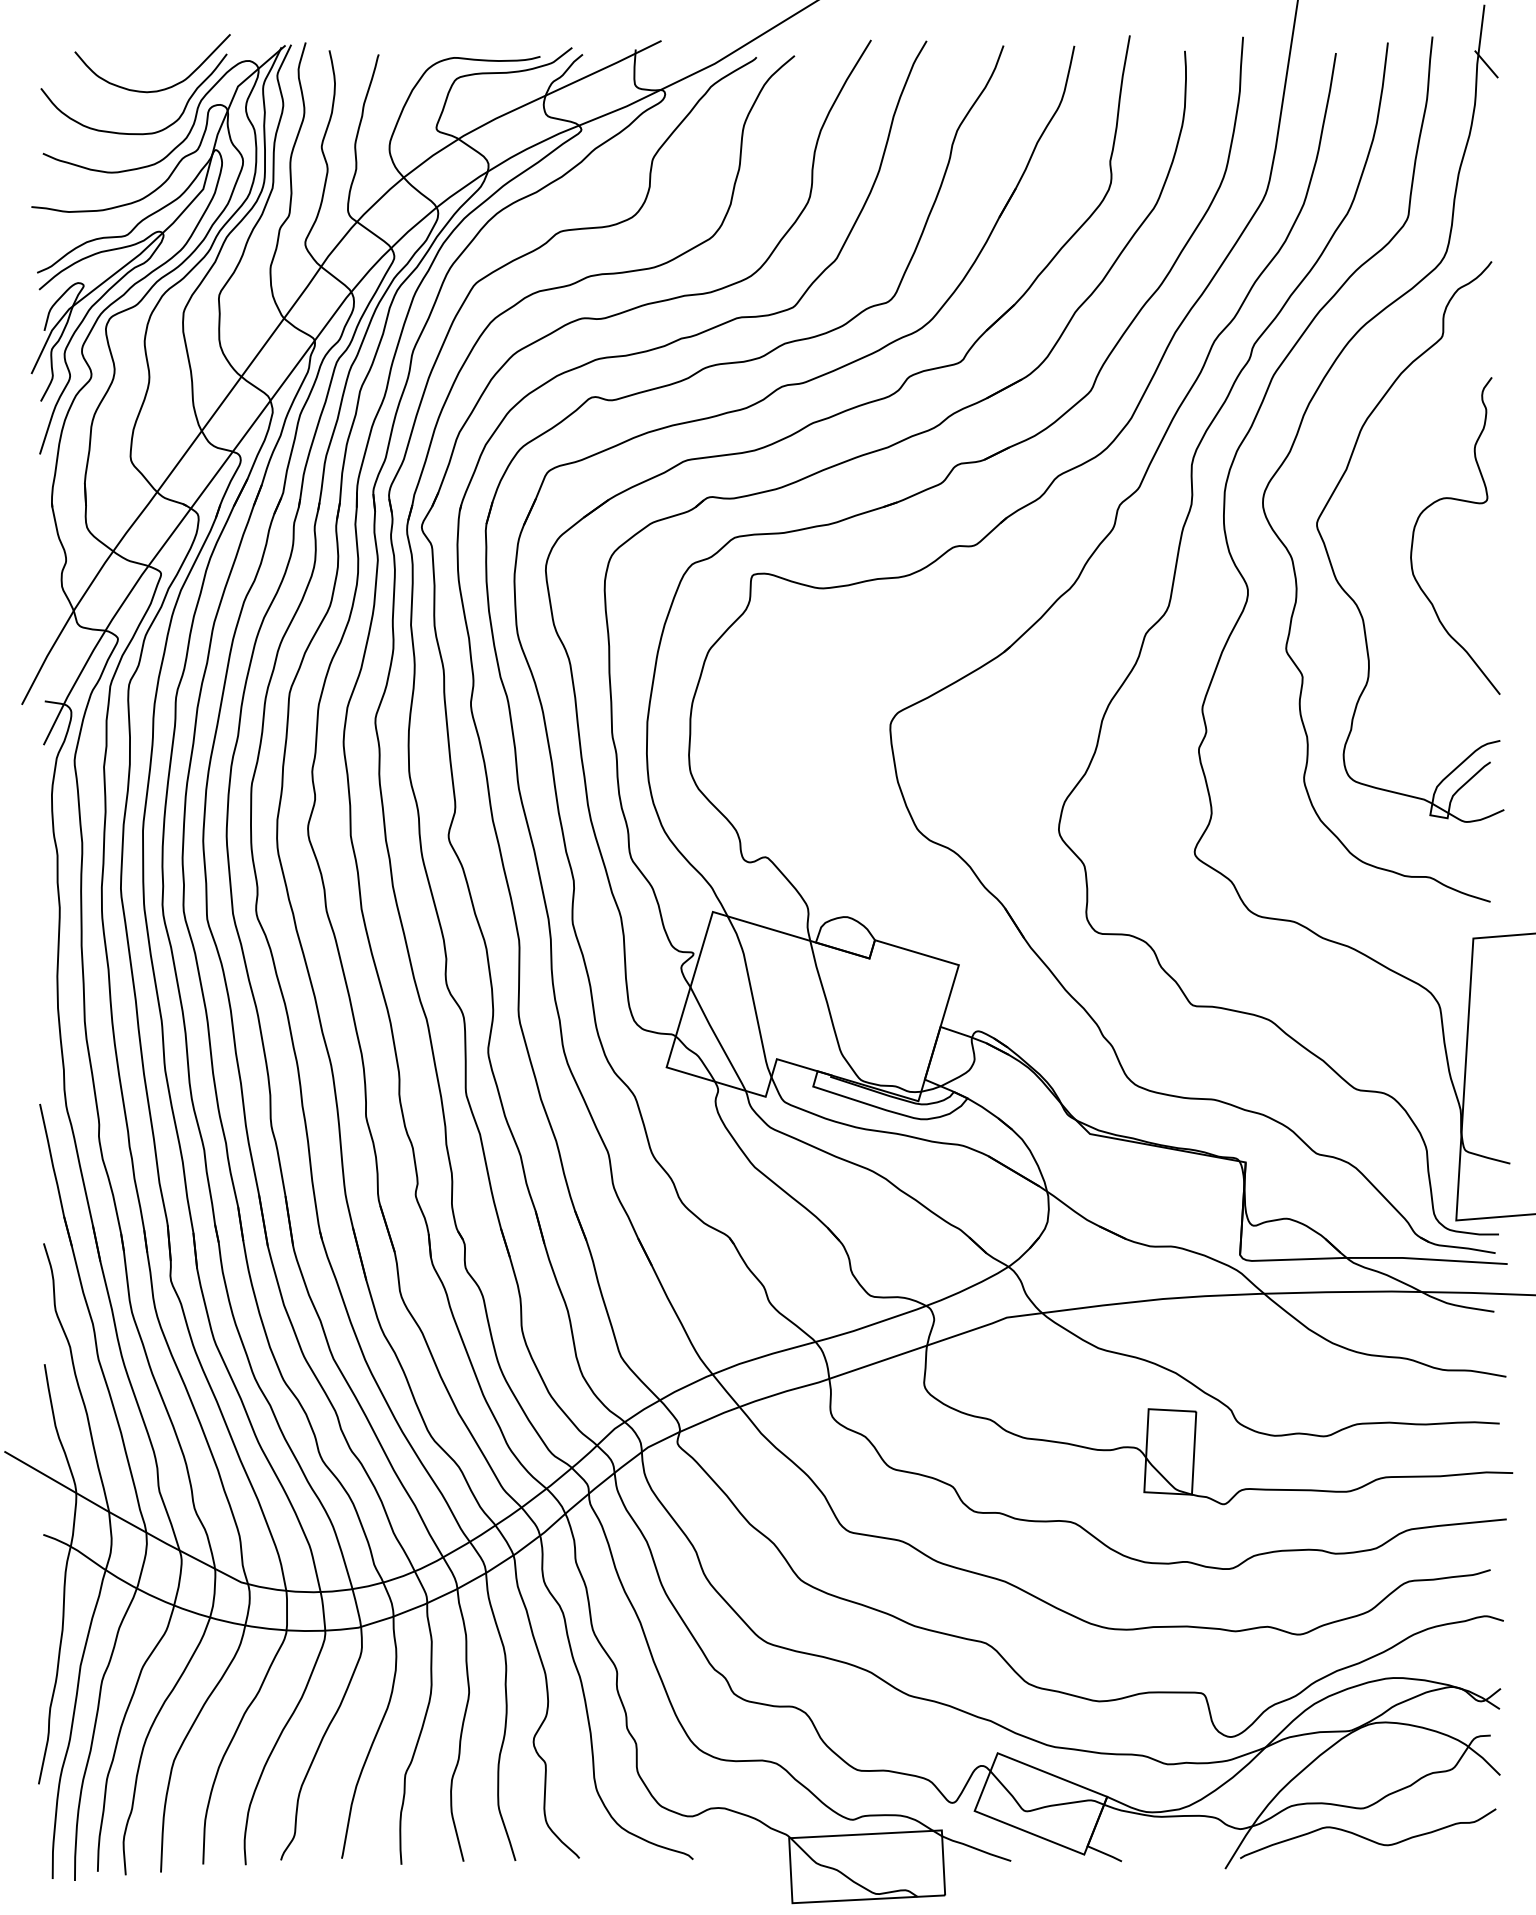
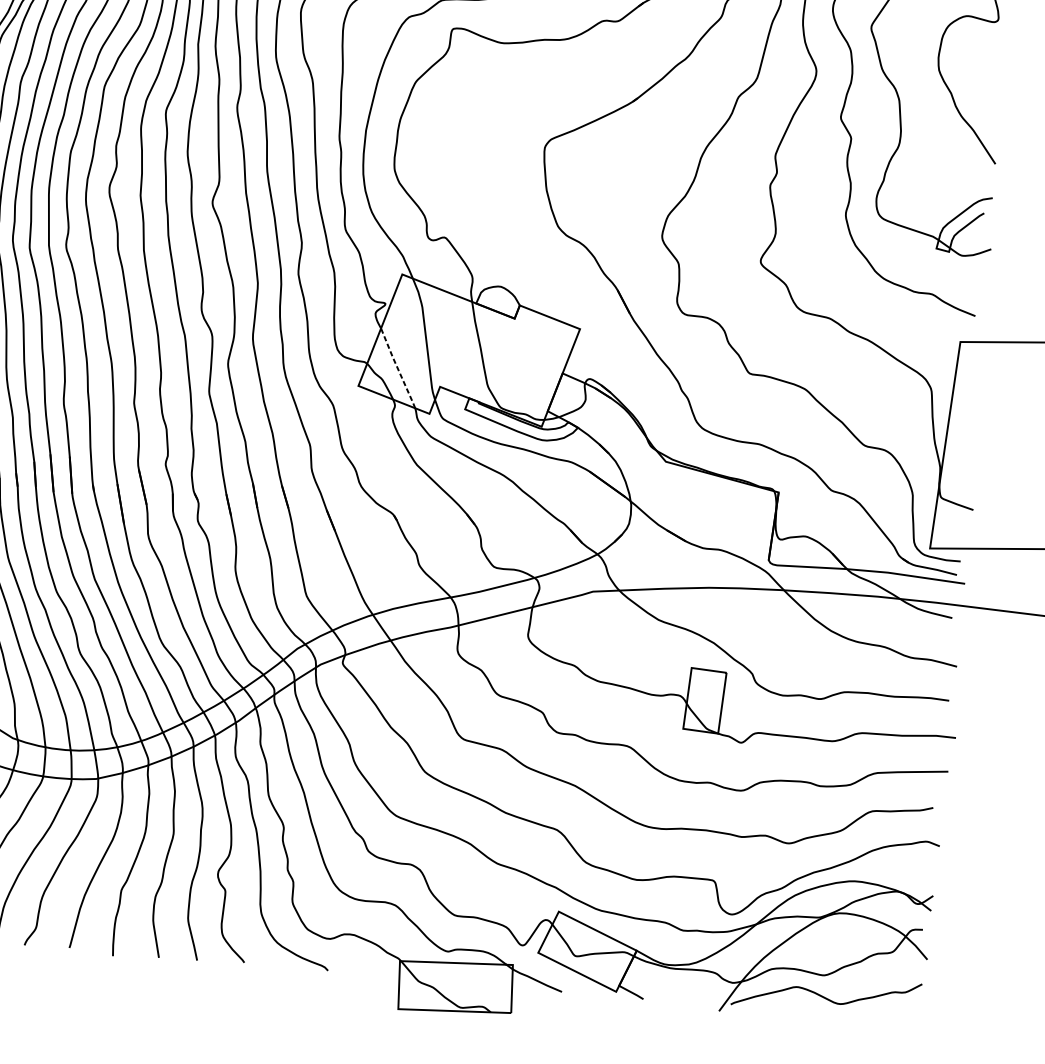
line: (717, 1038) -> (397, 367), solid -> dashed

